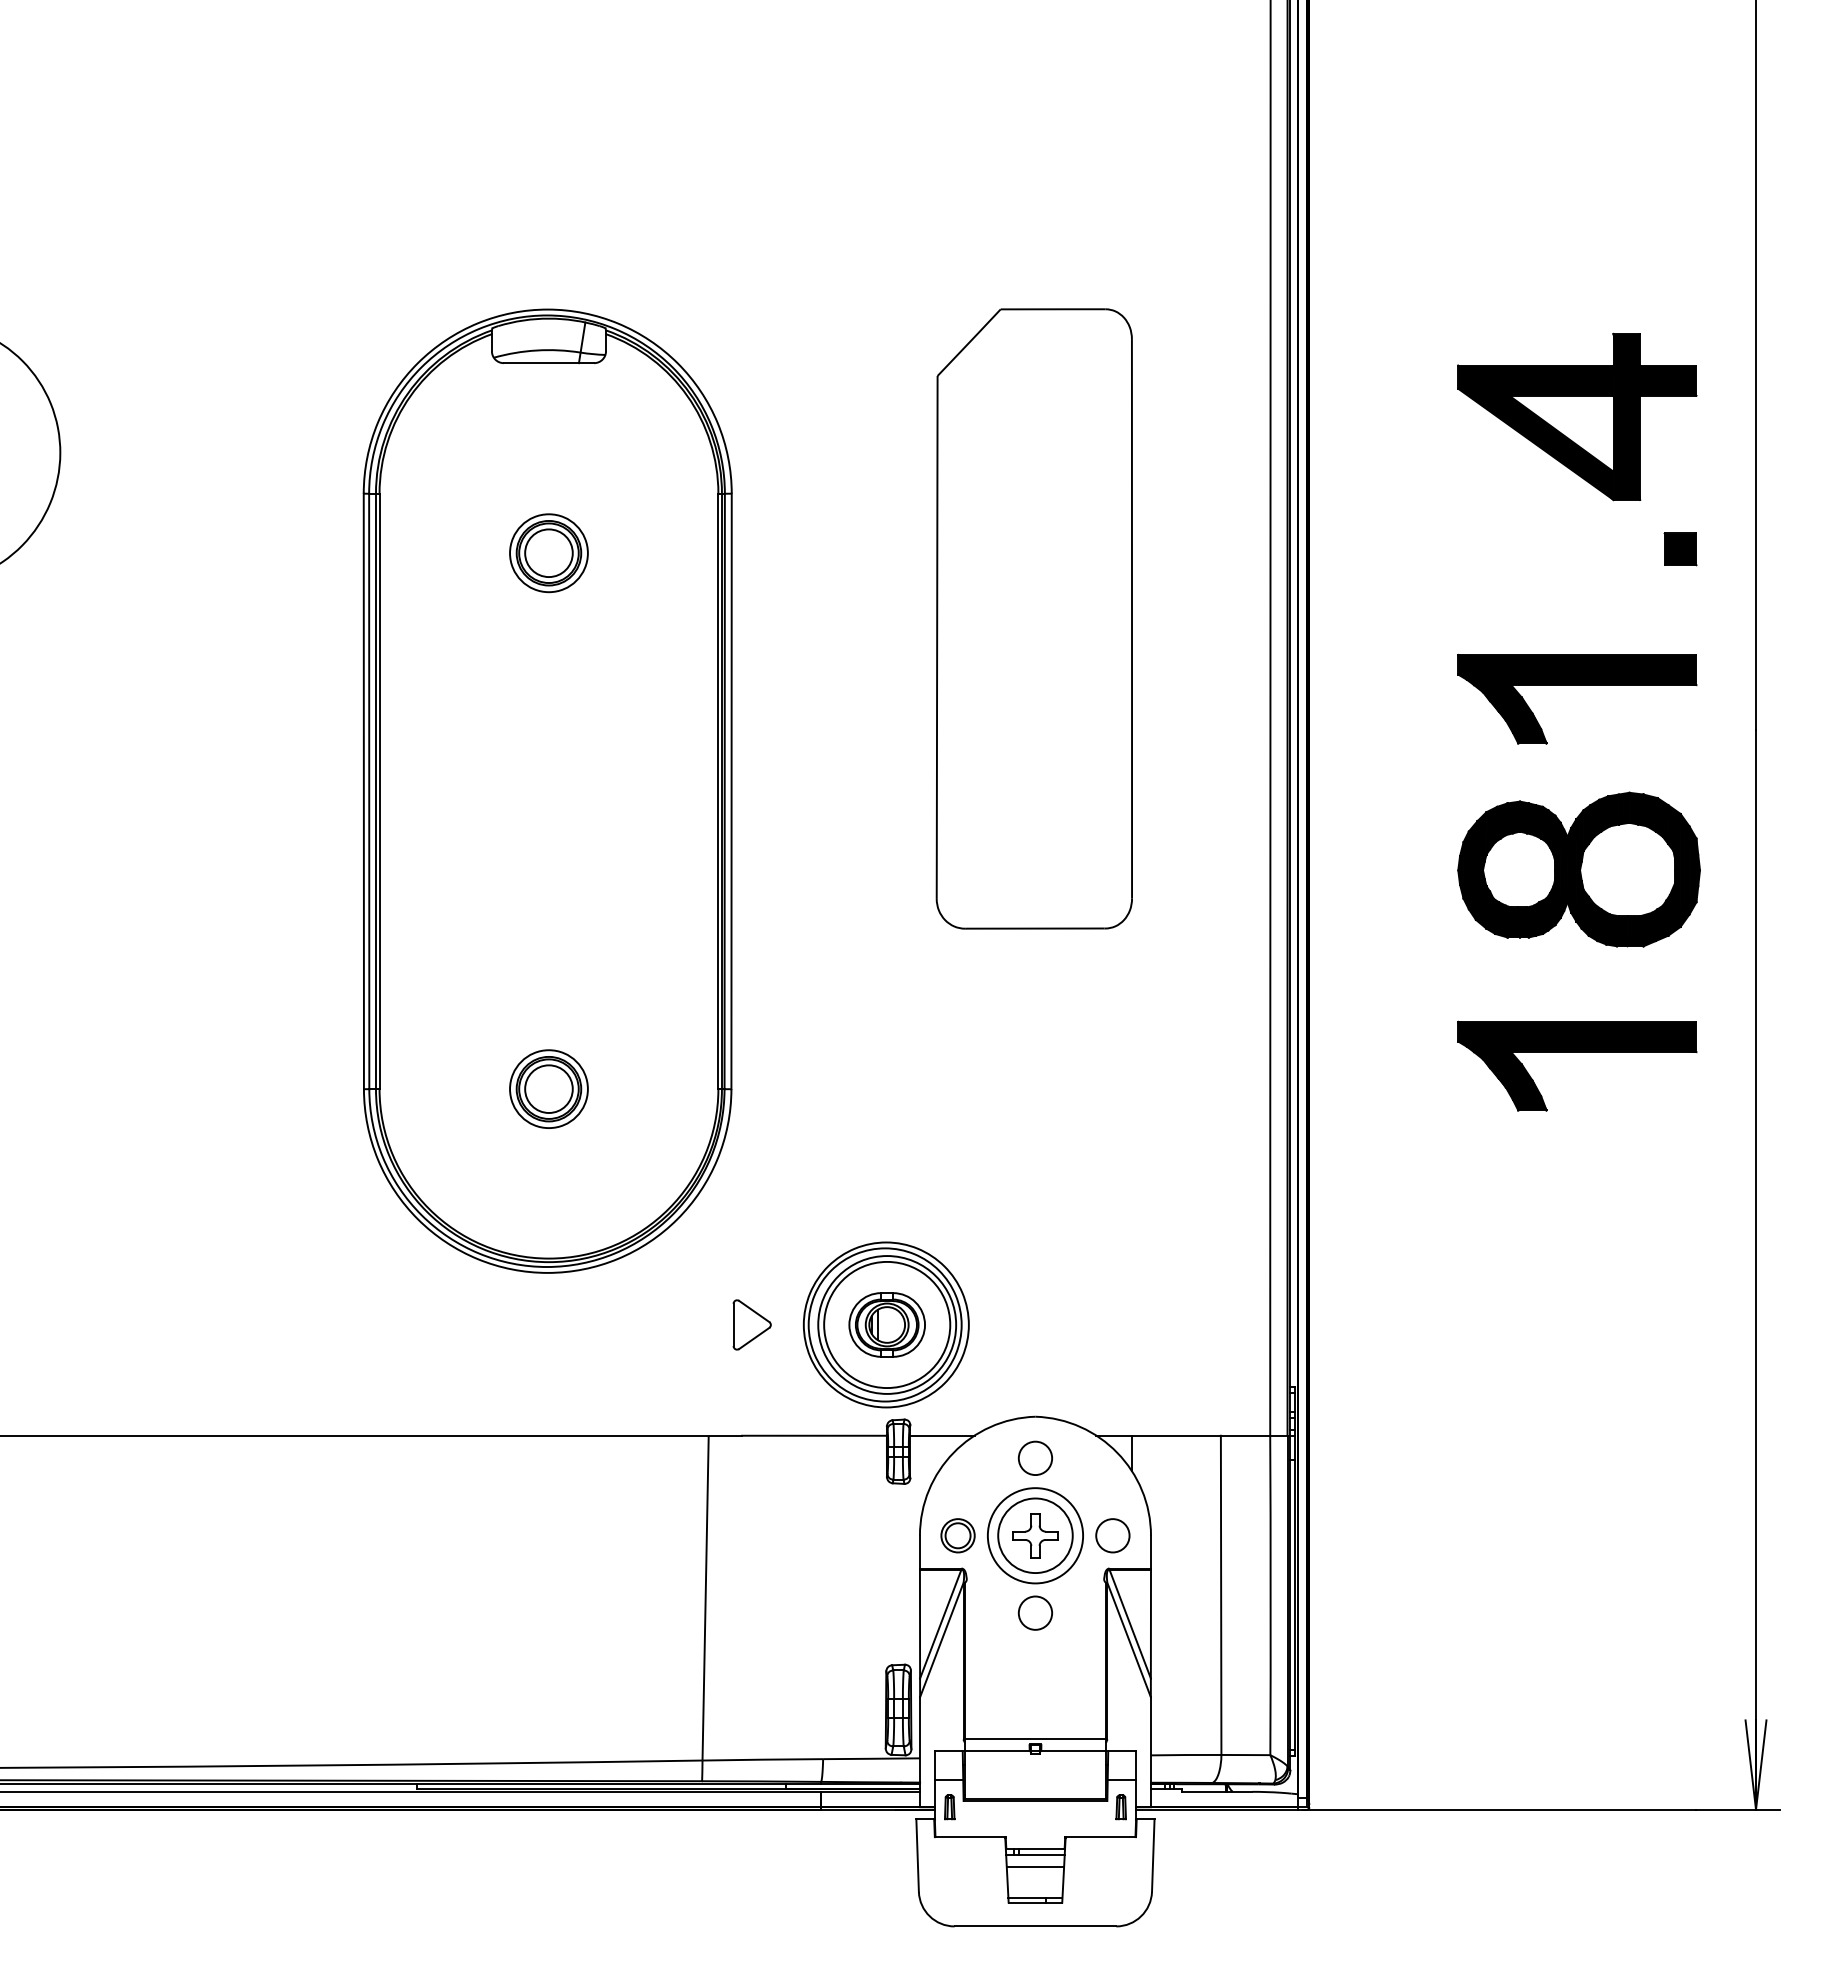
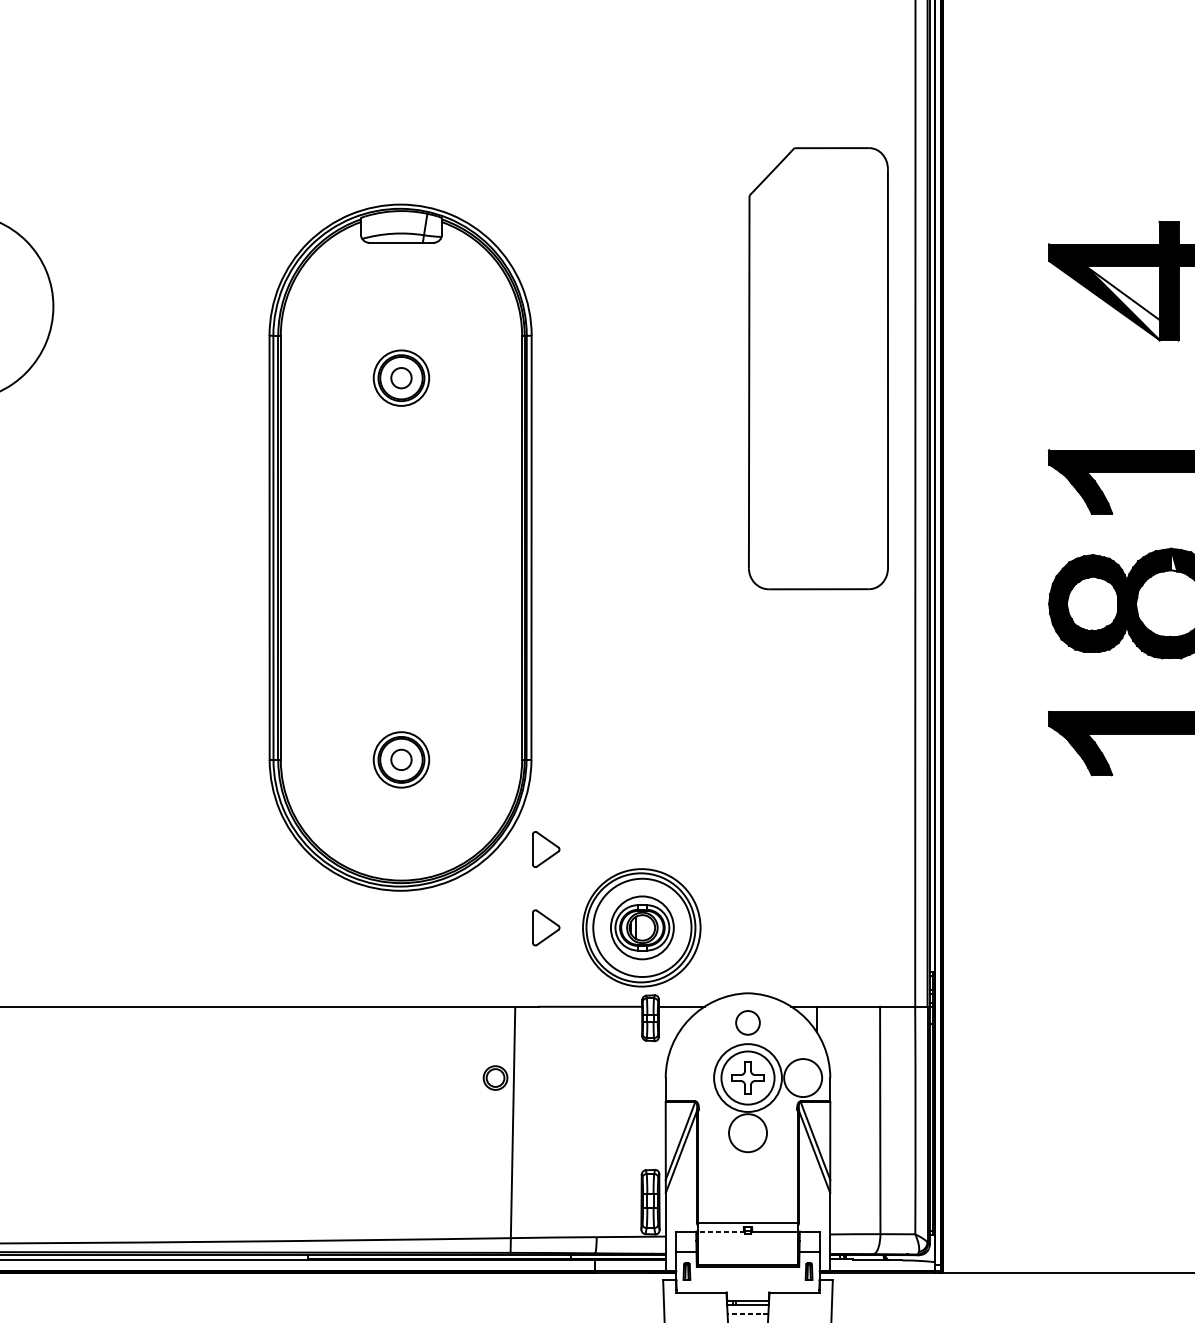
fill: (1561, 447) -> (1122, 302), removed
circle: (548, 553) -> (401, 378), size x0.6
part: (1033, 618) -> (817, 368), moved
fill: (1633, 808) -> (1173, 560), removed
circle: (548, 1088) -> (401, 759), size x0.6
part: (751, 1214) -> (545, 849), added
circle: (887, 1324) -> (642, 927), size x0.7
part: (957, 1535) -> (495, 1077), moved
circle: (1112, 1535) -> (802, 1077), size x1.6
circle: (1035, 1612) -> (748, 1132), size x1.6
line: (997, 1751) -> (720, 1231), solid -> dashed
line: (1035, 1866) -> (748, 1313), solid -> dashed

